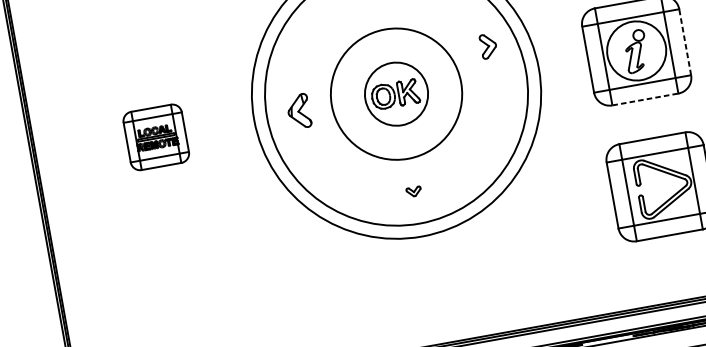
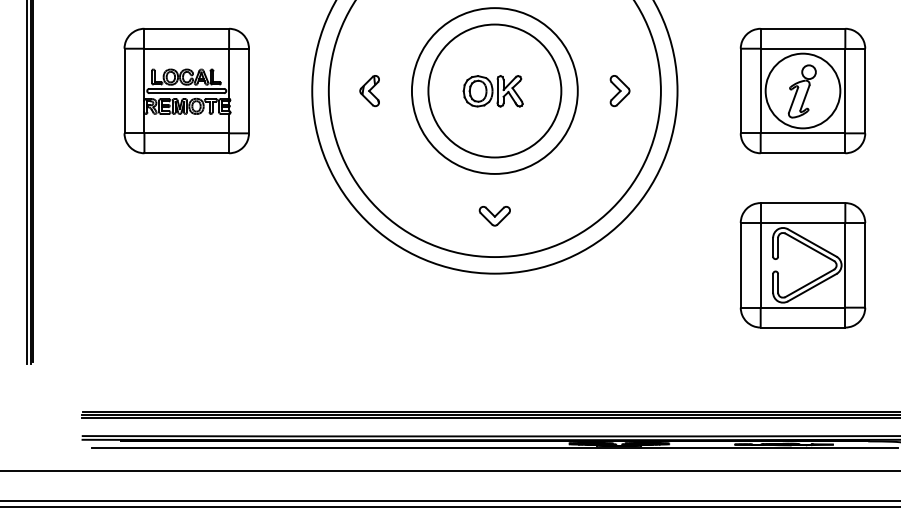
line: (685, 41) -> (865, 90), dashed -> solid
part: (488, 46) -> (619, 91), moved
circle: (396, 93) -> (494, 90), size x1.67
line: (645, 99) -> (803, 153), dashed -> solid
part: (298, 112) -> (369, 91), size x0.71
part: (156, 137) -> (186, 90), size x1.67
part: (413, 192) -> (494, 216), size x1.67

